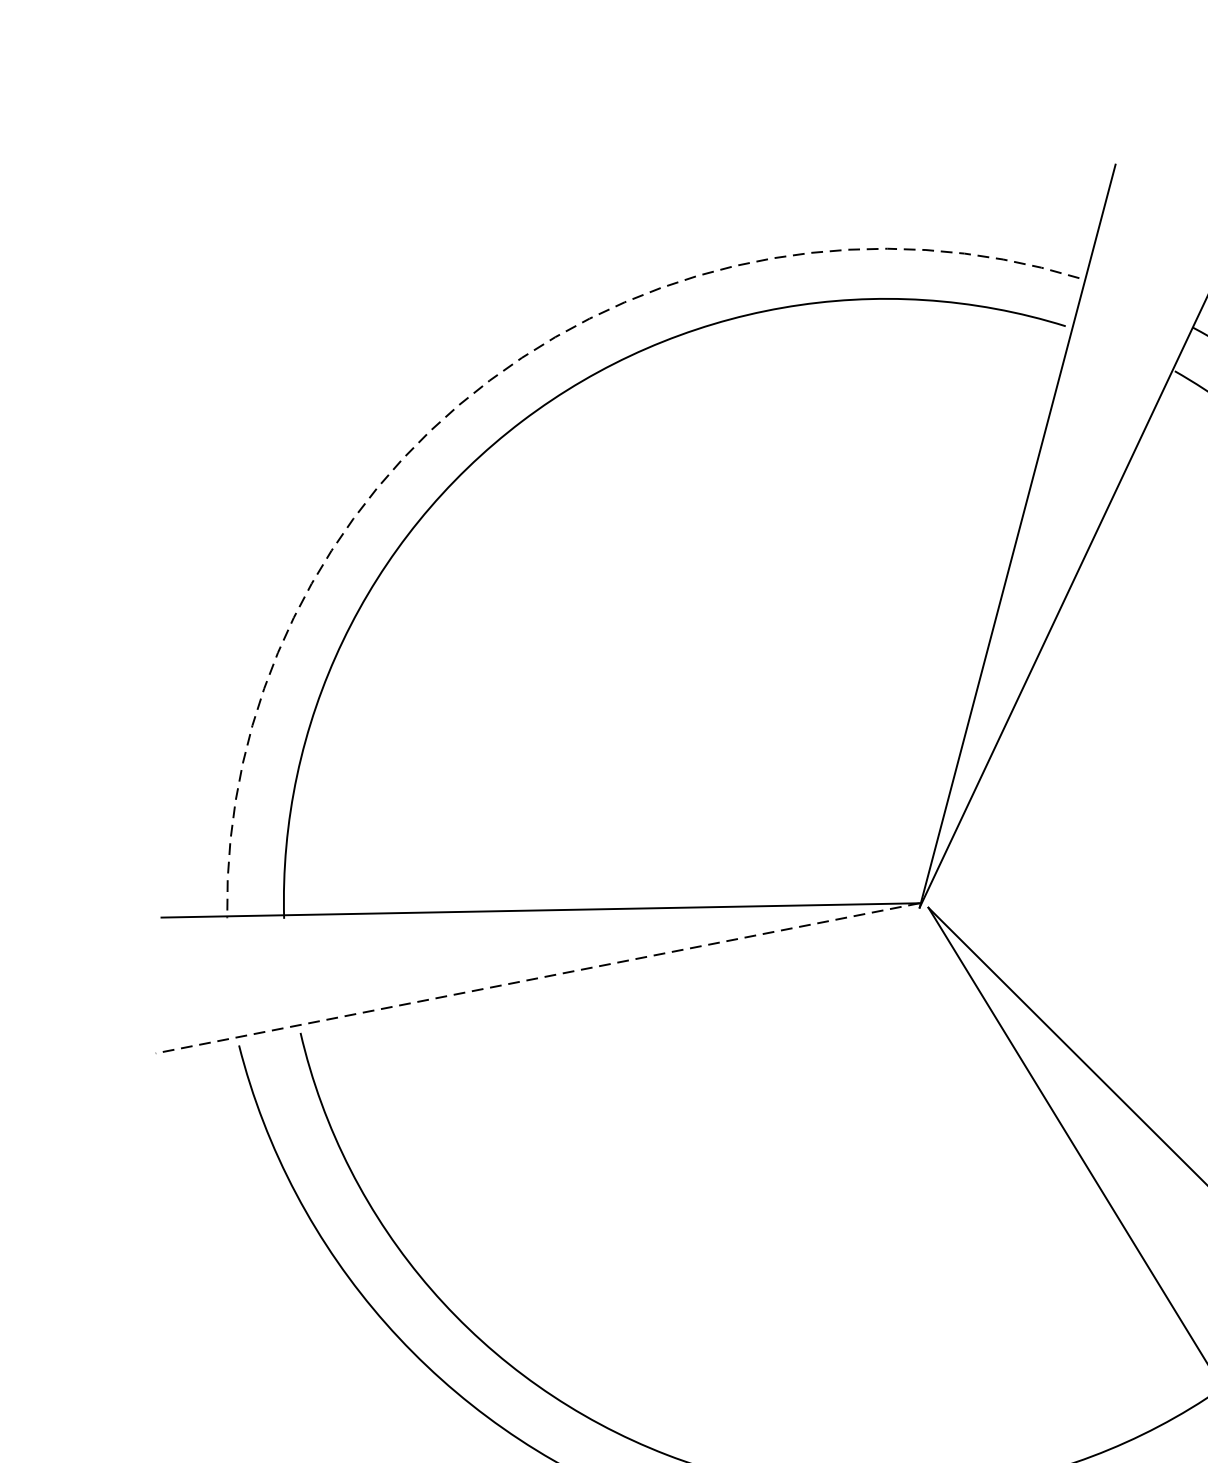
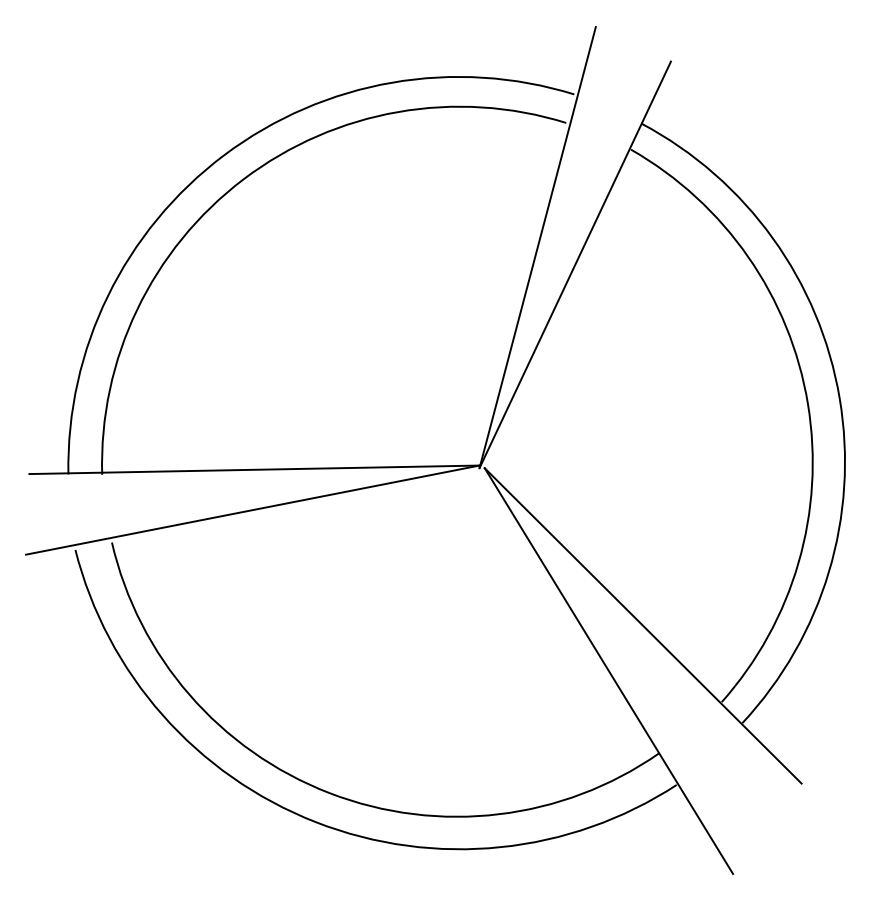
arc: (490, 381) -> (224, 155), dashed -> solid
line: (537, 978) -> (252, 510), dashed -> solid

